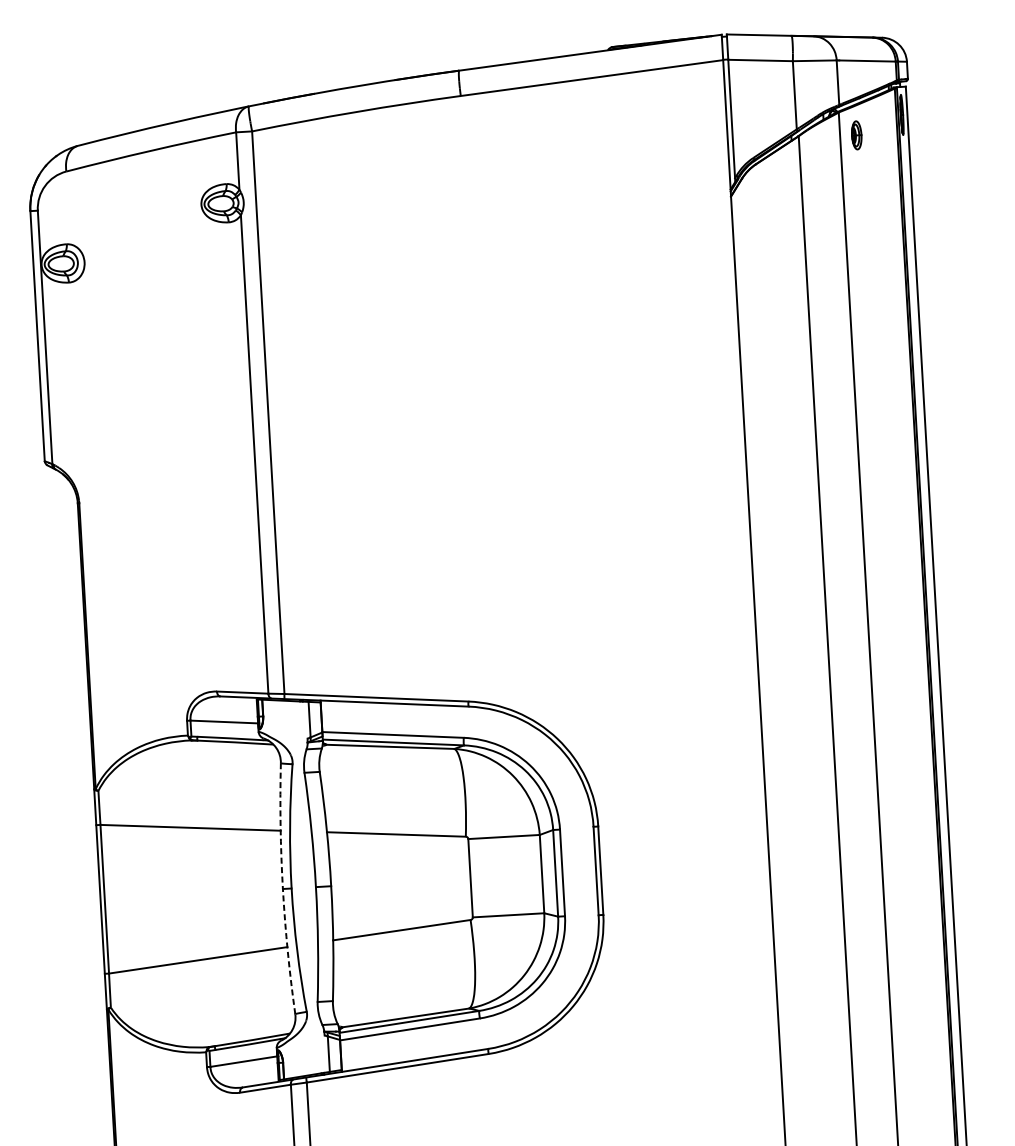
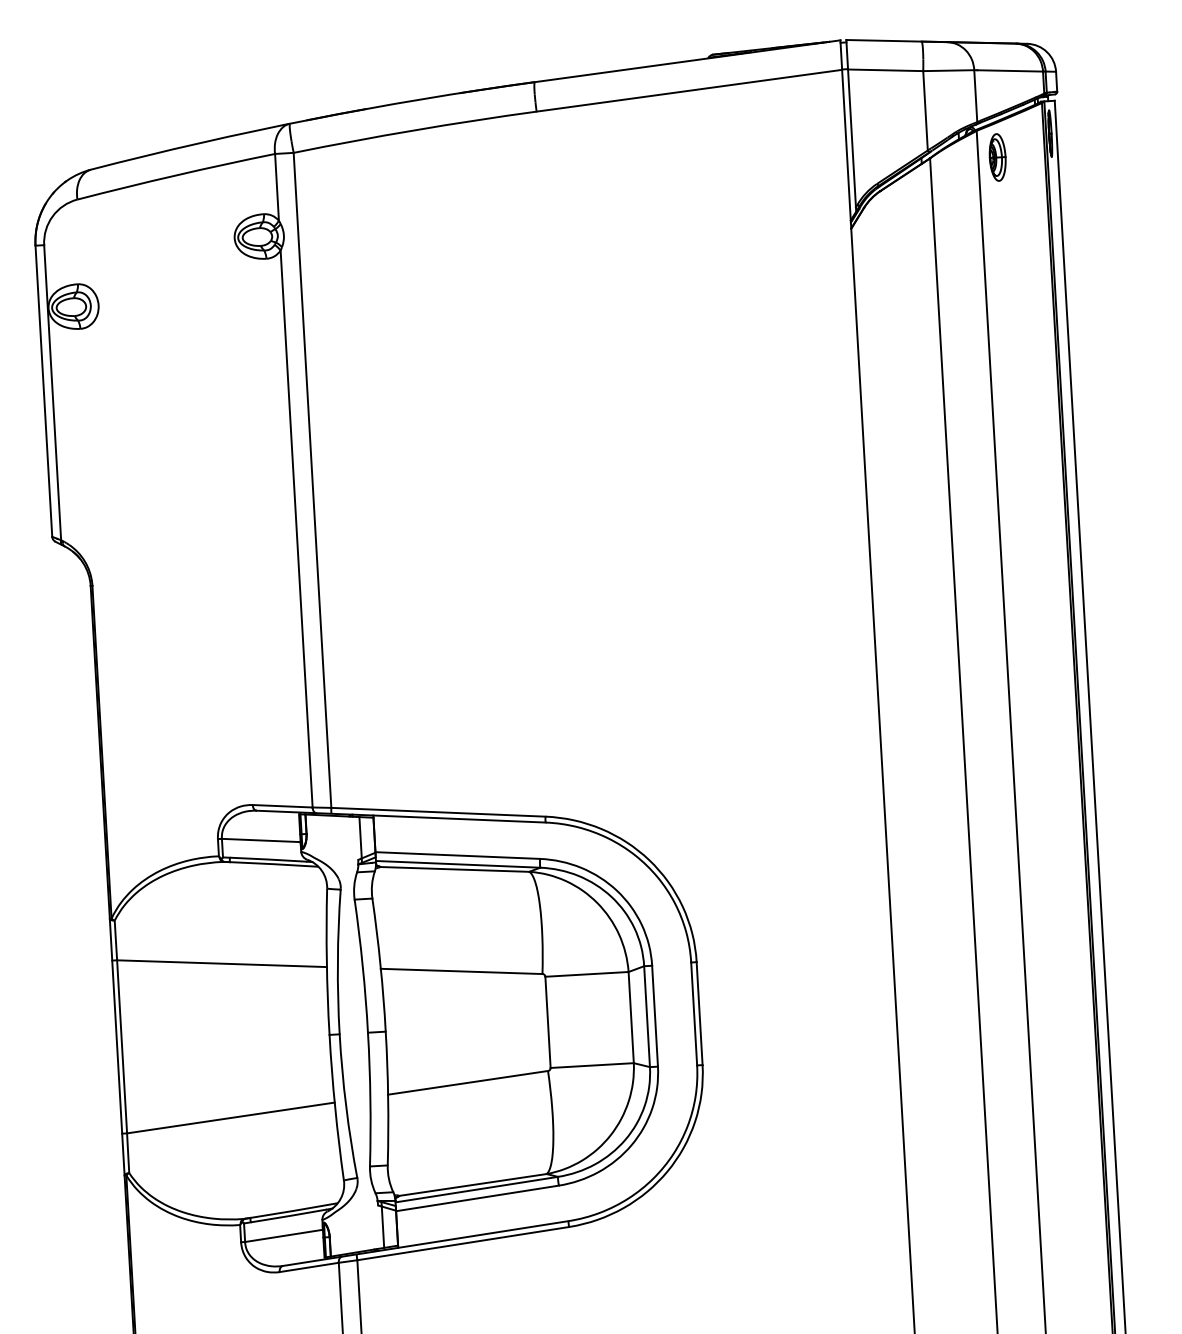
part: (856, 135) -> (997, 157), size x1.43
arc: (282, 888) -> (329, 1034), dashed -> solid

